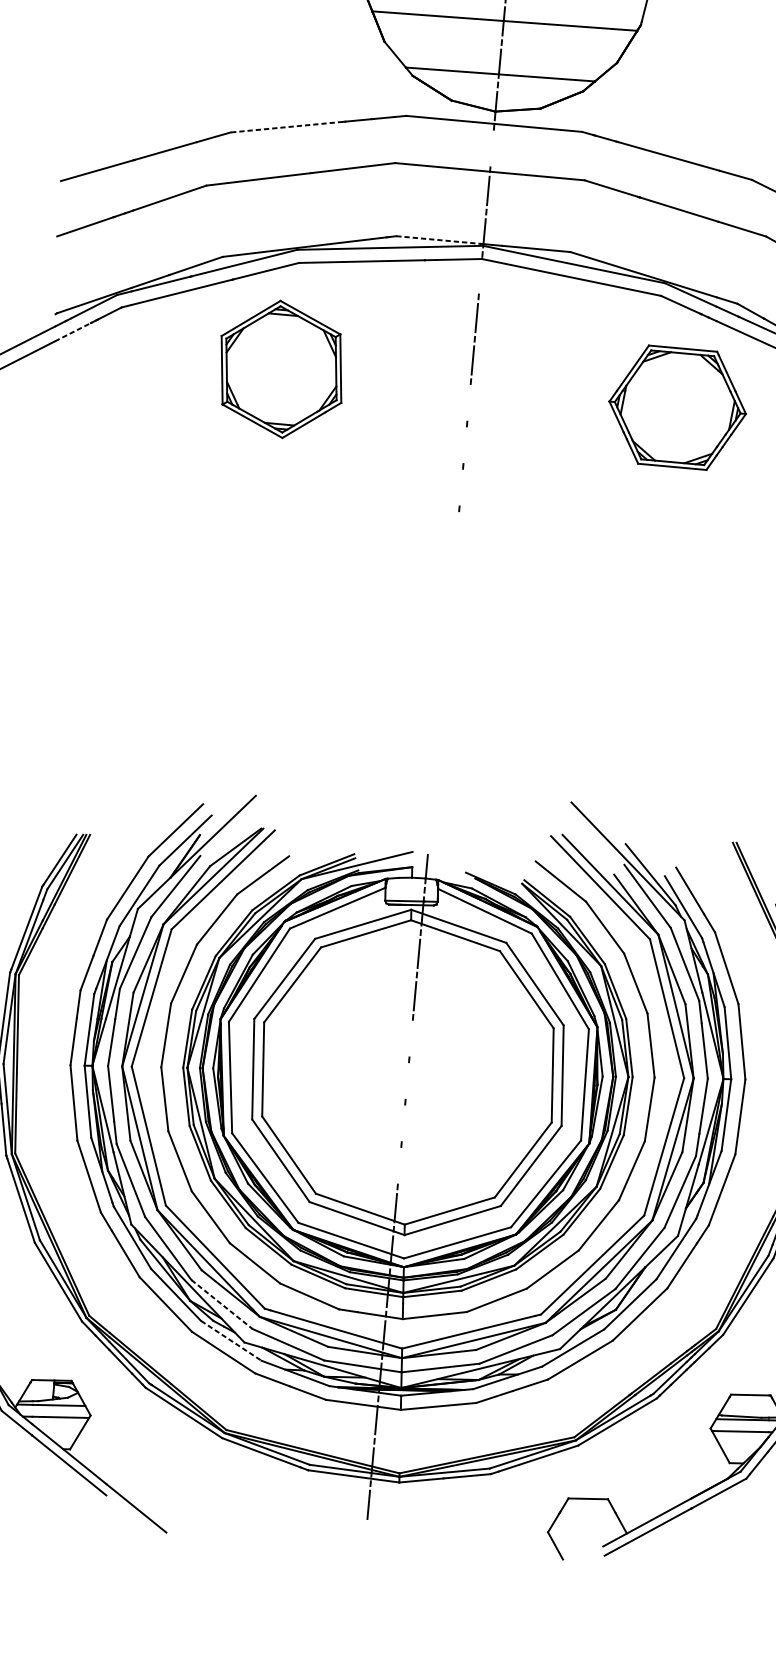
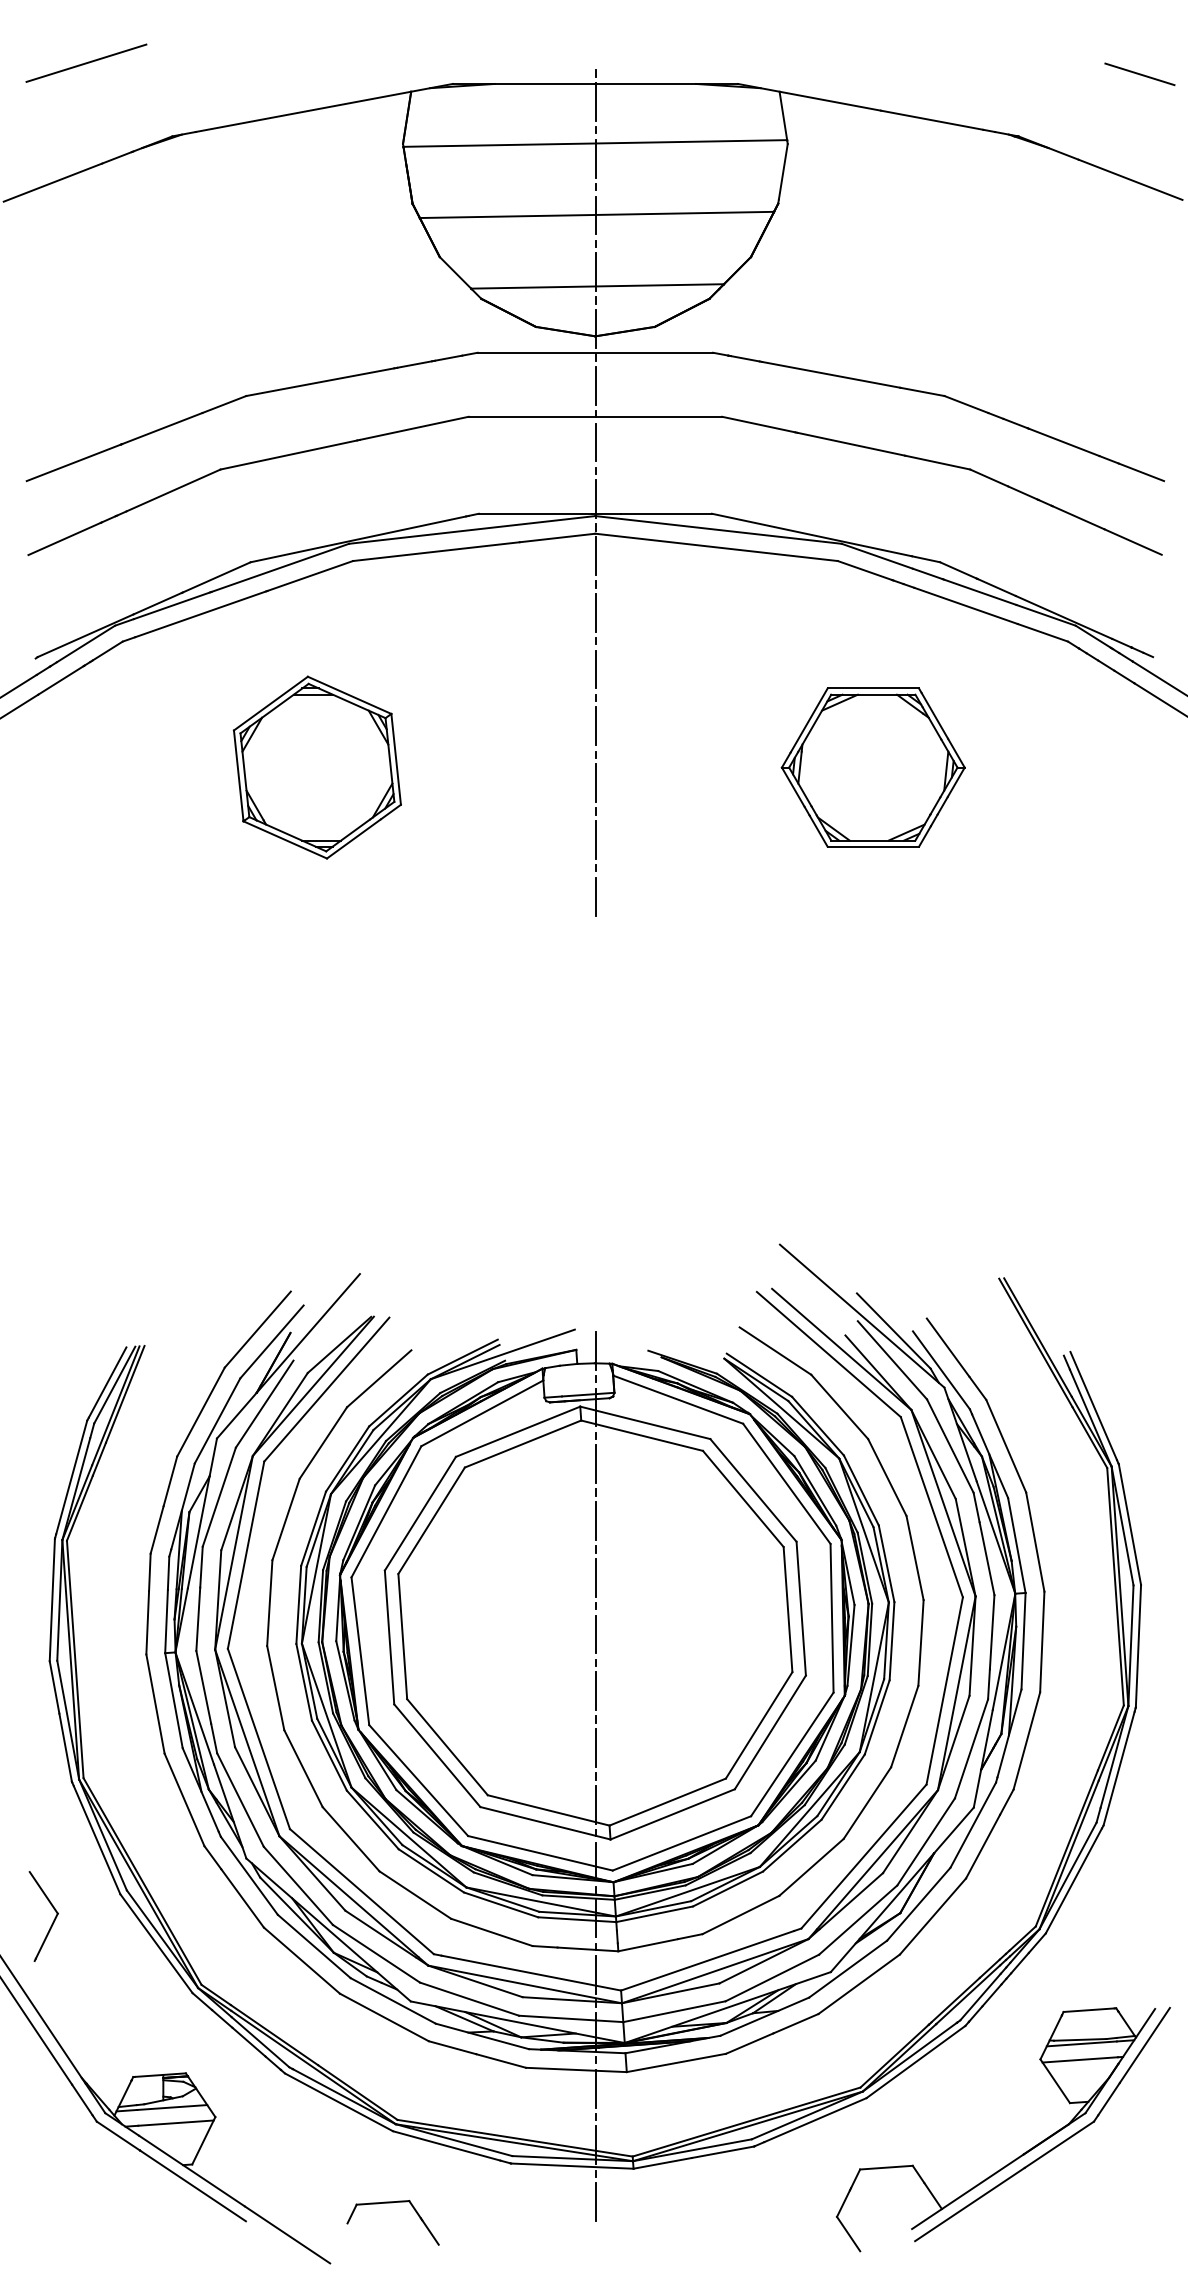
line: (286, 127) -> (319, 382), dashed -> solid
line: (492, 148) -> (595, 385), added
line: (438, 239) -> (535, 513), dashed -> solid
line: (480, 275) -> (595, 555), added
line: (72, 332) -> (60, 680), dashed -> solid
part: (280, 369) -> (316, 767), moved
line: (468, 402) -> (595, 726), added
part: (677, 407) -> (872, 767), moved
line: (465, 445) -> (595, 783), added
line: (461, 487) -> (595, 839), added
line: (457, 529) -> (595, 896), added
line: (411, 1038) -> (595, 1577), added
line: (407, 1080) -> (595, 1634), added
line: (403, 1123) -> (595, 1691), added
line: (399, 1165) -> (595, 1747), added
line: (221, 1305) -> (376, 1954), dashed -> solid
line: (231, 1341) -> (393, 2001), dashed -> solid
part: (217, 1492) -> (392, 2203), added

